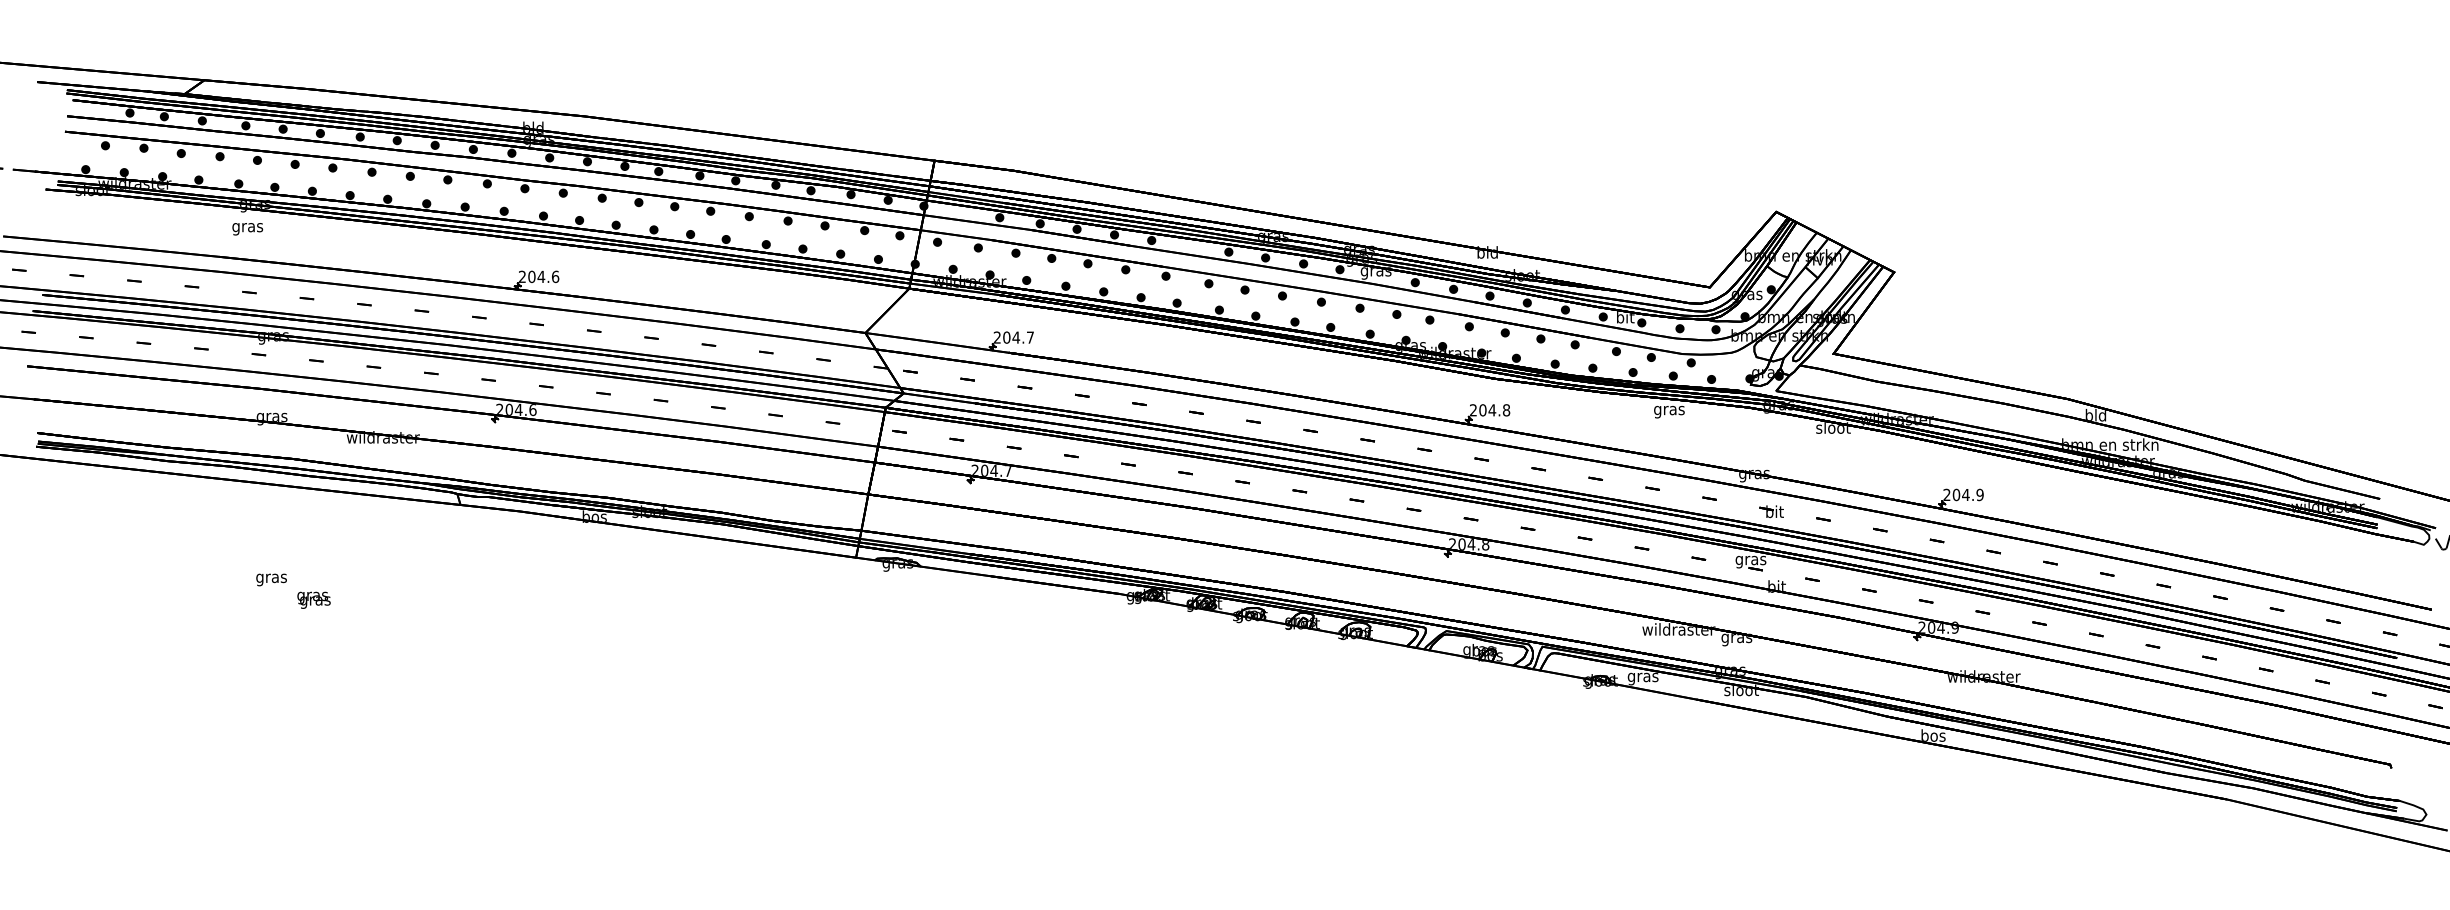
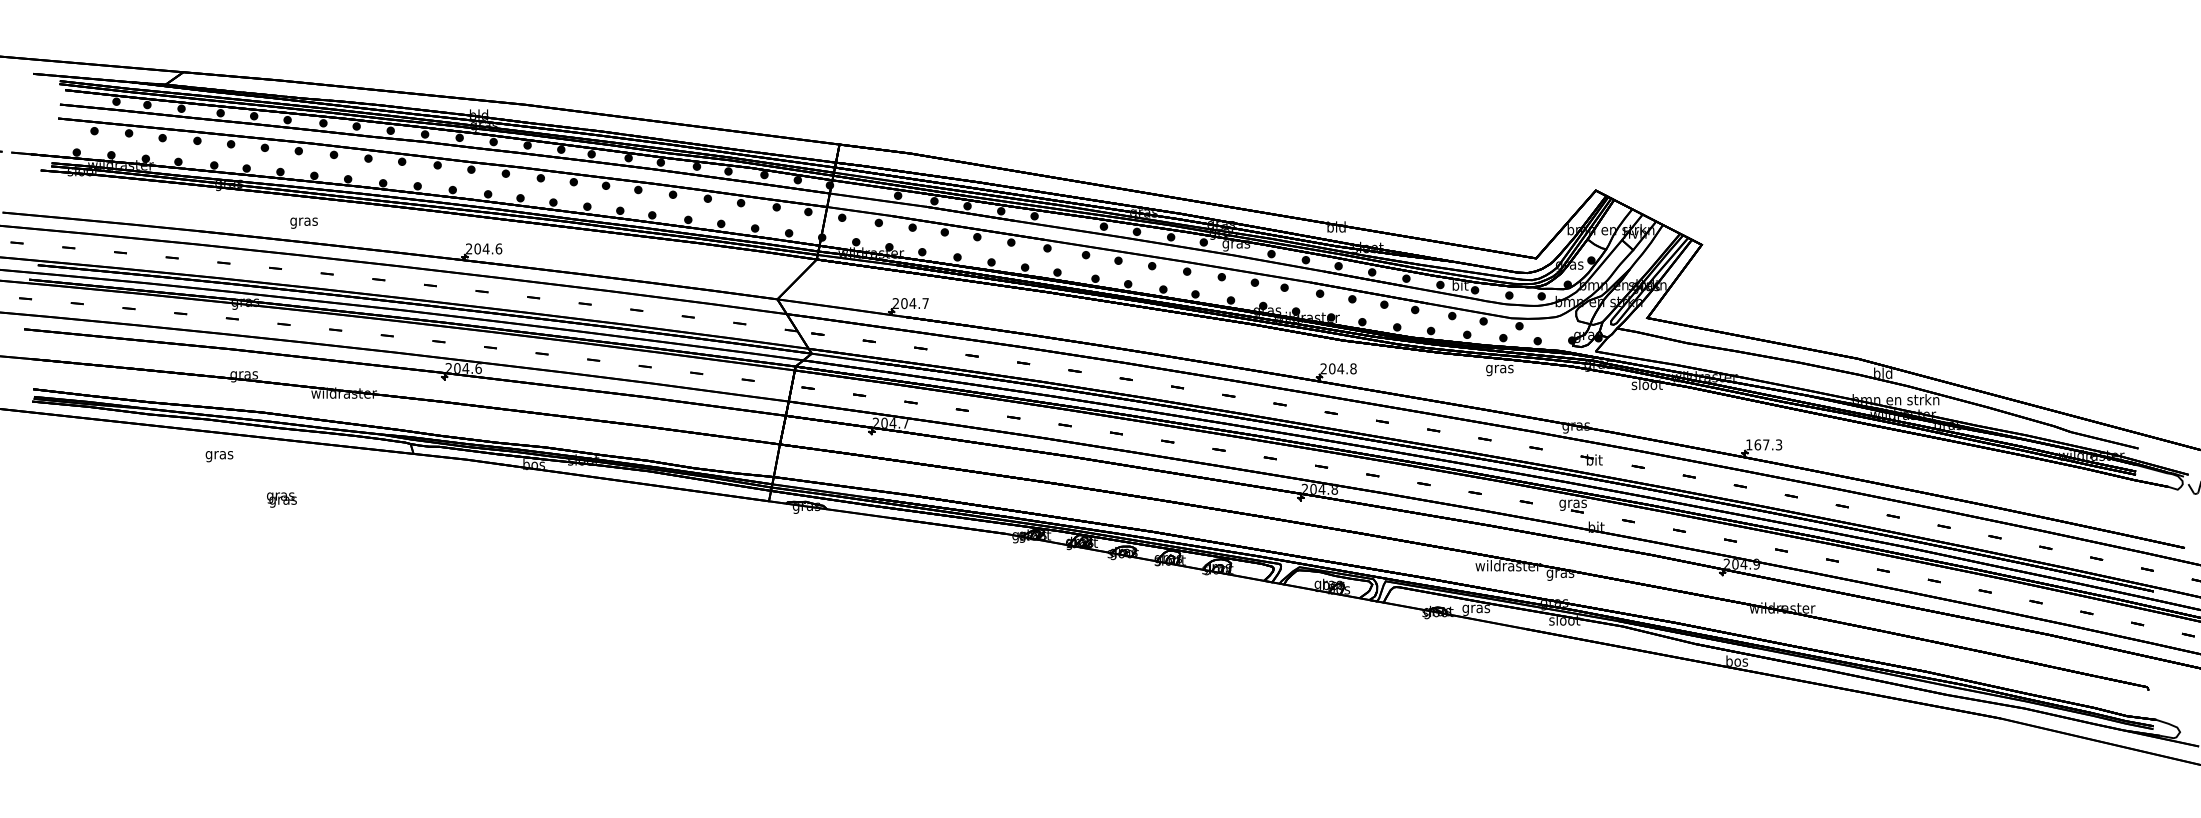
text: (247, 229) -> (303, 223), moved
text: (1963, 494) -> (1764, 444), 204.9 -> 167.3
text: (271, 579) -> (219, 456), moved
text: (313, 599) -> (281, 499), moved

